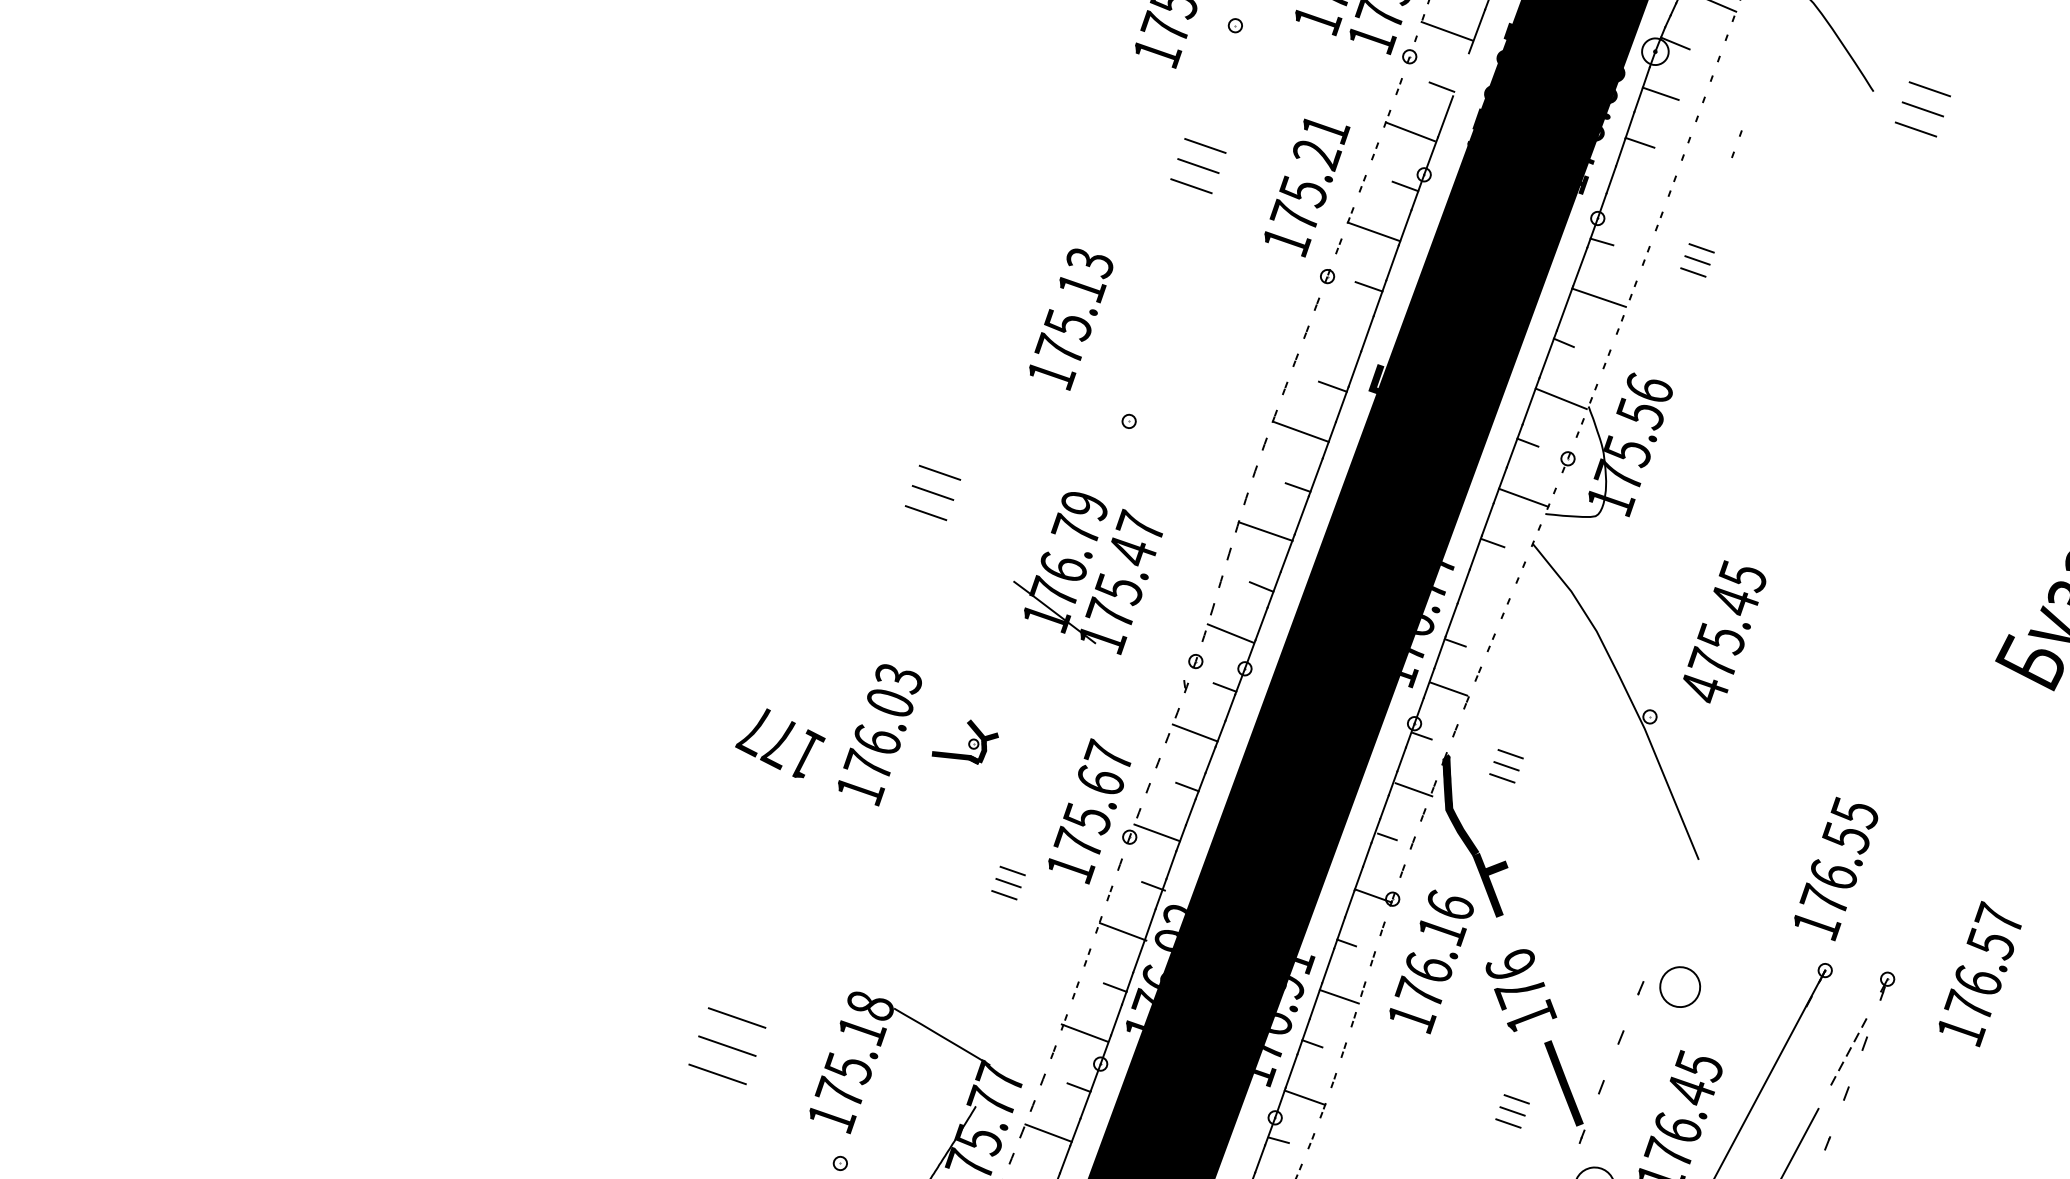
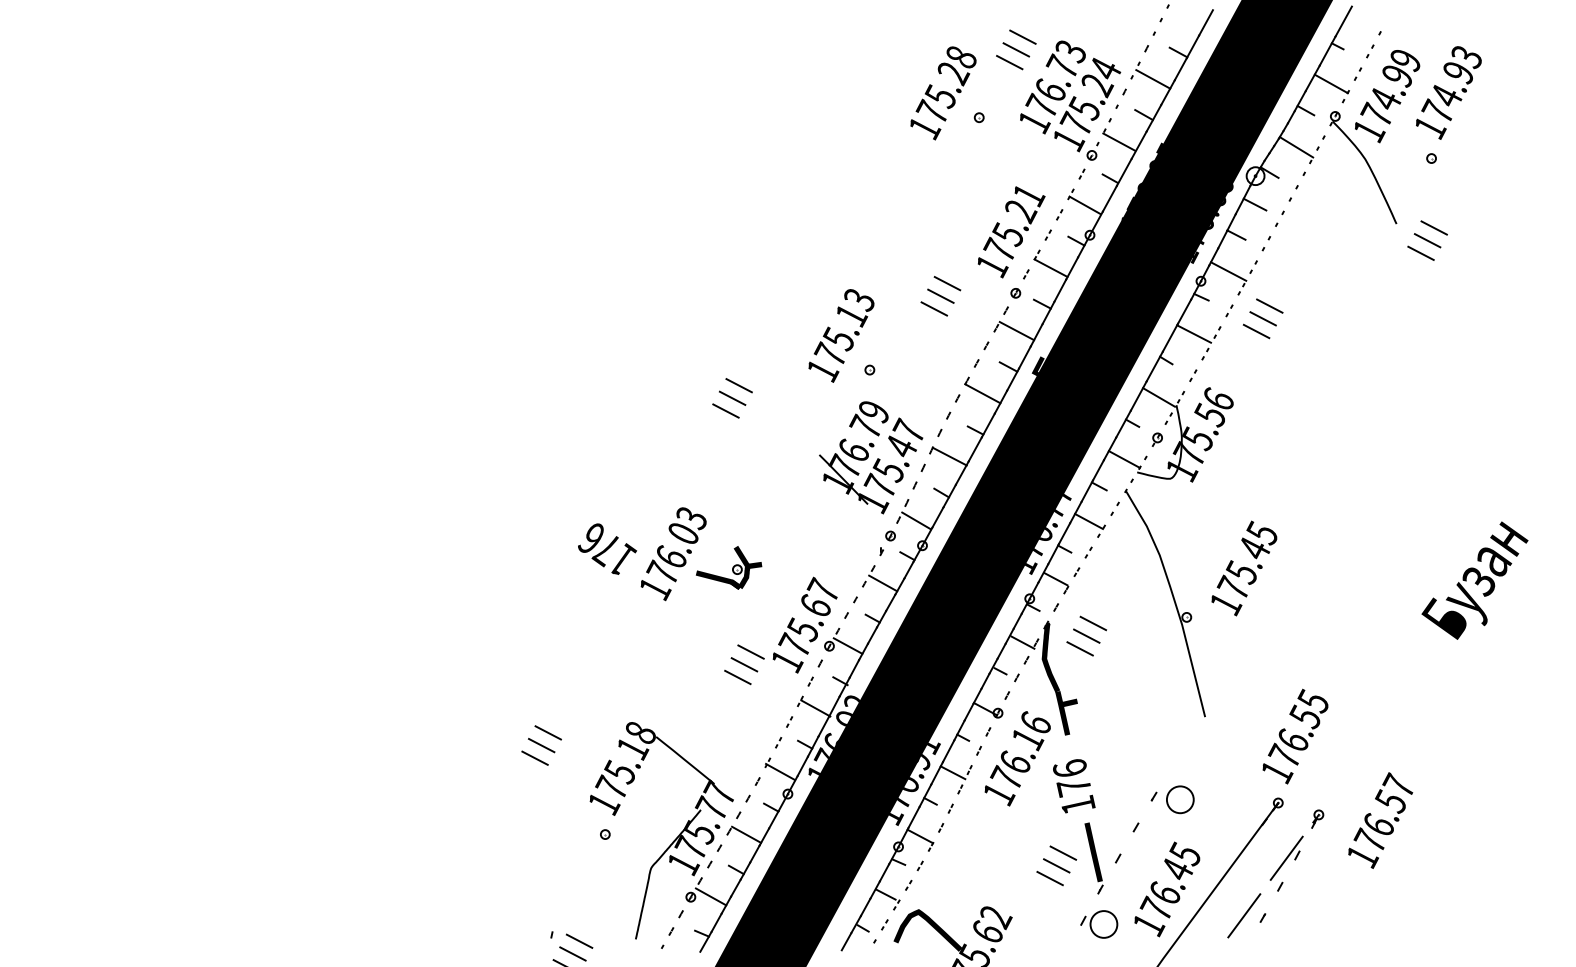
line: (1459, 73) -> (1123, 171), added
line: (1738, 136) -> (1302, 240), removed
part: (1197, 166) -> (940, 296), moved
line: (1636, 198) -> (1228, 271), added
part: (1696, 259) -> (1262, 318), size x1.67
text: (1071, 319) -> (841, 335), moved
line: (1336, 332) -> (1016, 331), added
part: (1090, 573) -> (871, 457), moved
line: (1484, 596) -> (1088, 521), added
text: (1705, 689) -> (1226, 604), 475.45 -> 175.45
text: (752, 732) -> (589, 539), 177 -> 176
part: (965, 742) -> (729, 567), size x1.43
part: (1506, 765) -> (1086, 635), size x1.67
part: (1008, 882) -> (744, 664), size x1.67
part: (726, 1046) -> (541, 745), size x0.71
line: (1849, 1050) -> (1286, 858), dashed -> solid
part: (1511, 1110) -> (1056, 865), size x1.67

